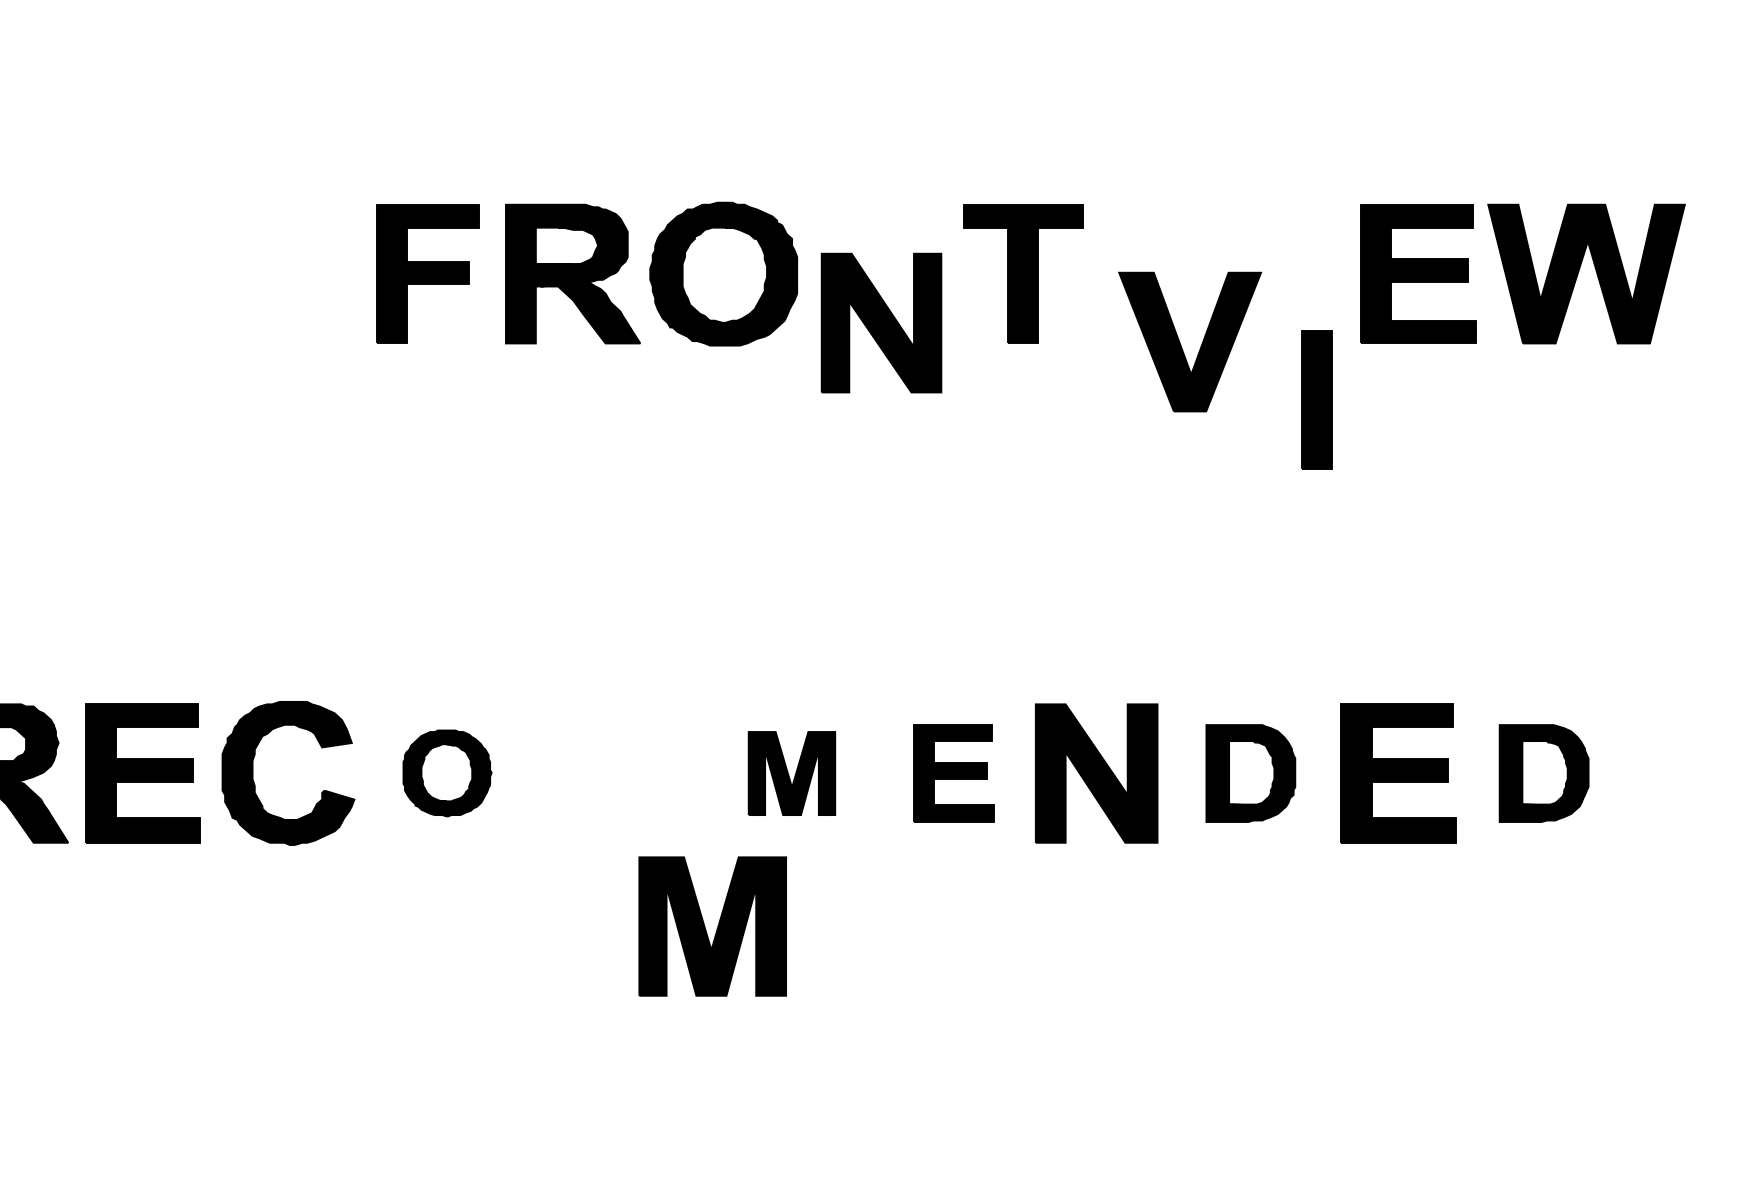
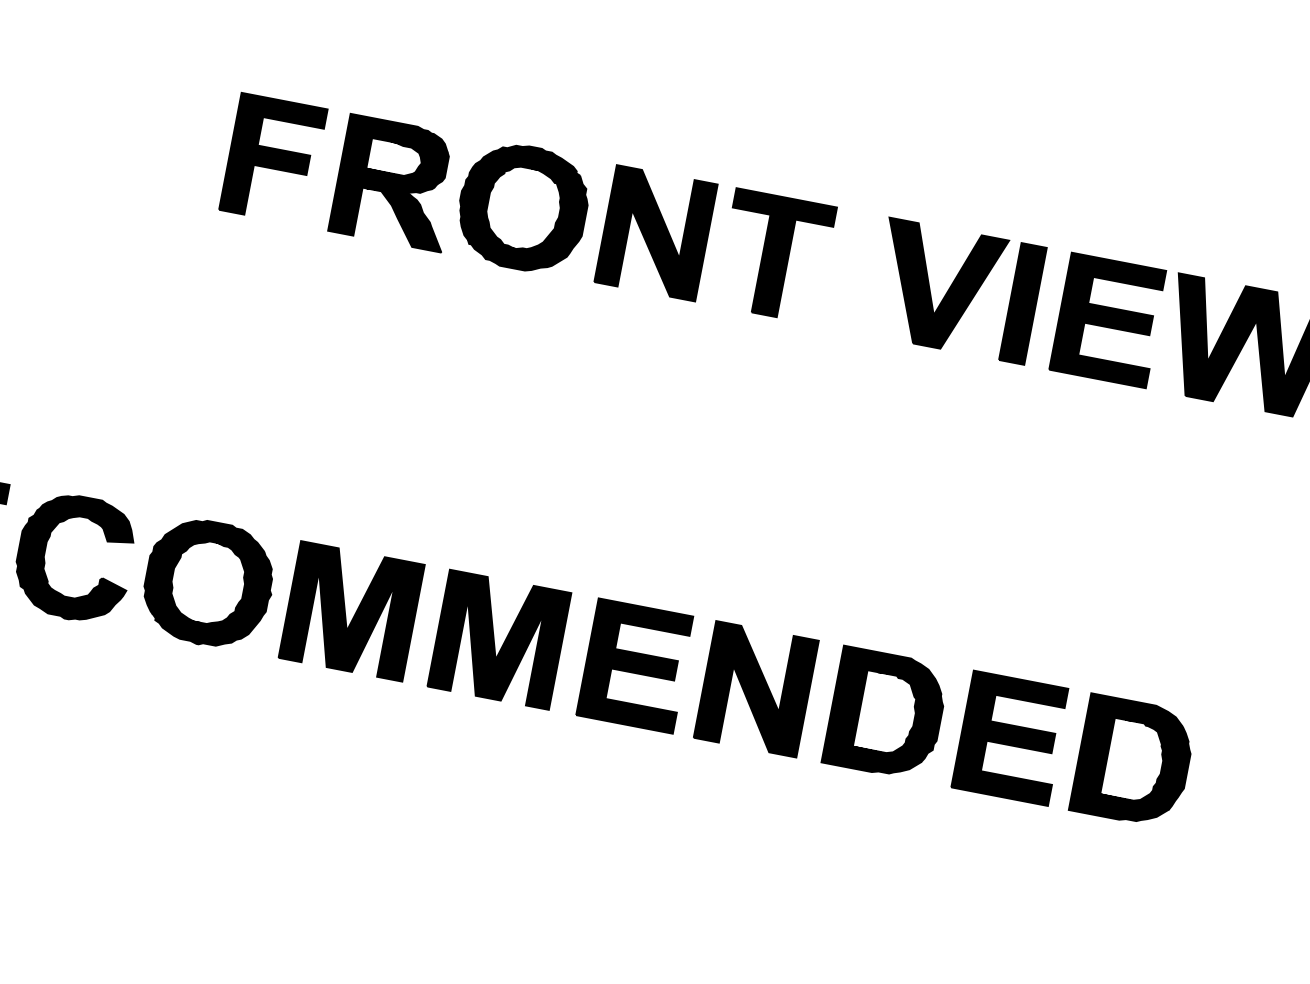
part: (881, 322) -> (656, 232), moved
part: (1181, 344) -> (930, 288), moved
part: (1316, 399) -> (1022, 303), moved
part: (447, 773) -> (209, 583), size x1.67
part: (791, 773) -> (499, 639), size x1.67
part: (953, 773) -> (635, 665), size x1.43
part: (1250, 773) -> (885, 714), size x1.43
part: (1543, 773) -> (1132, 761), size x1.43
part: (712, 926) -> (351, 611), moved

